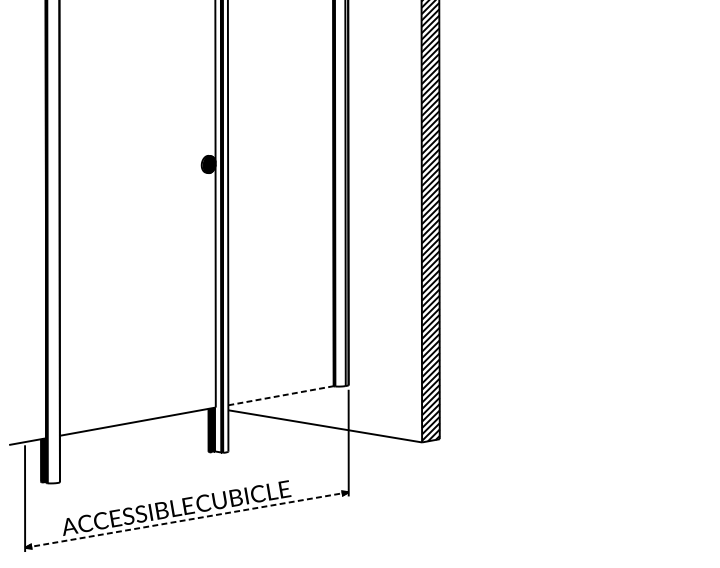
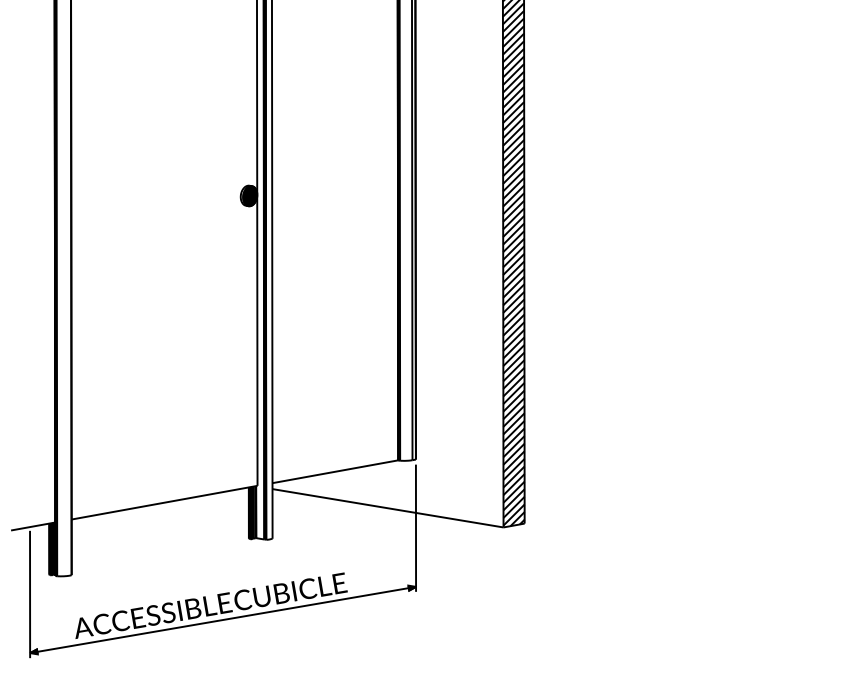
line: (281, 395) -> (335, 471), dashed -> solid
line: (187, 520) -> (223, 620), dashed -> solid

